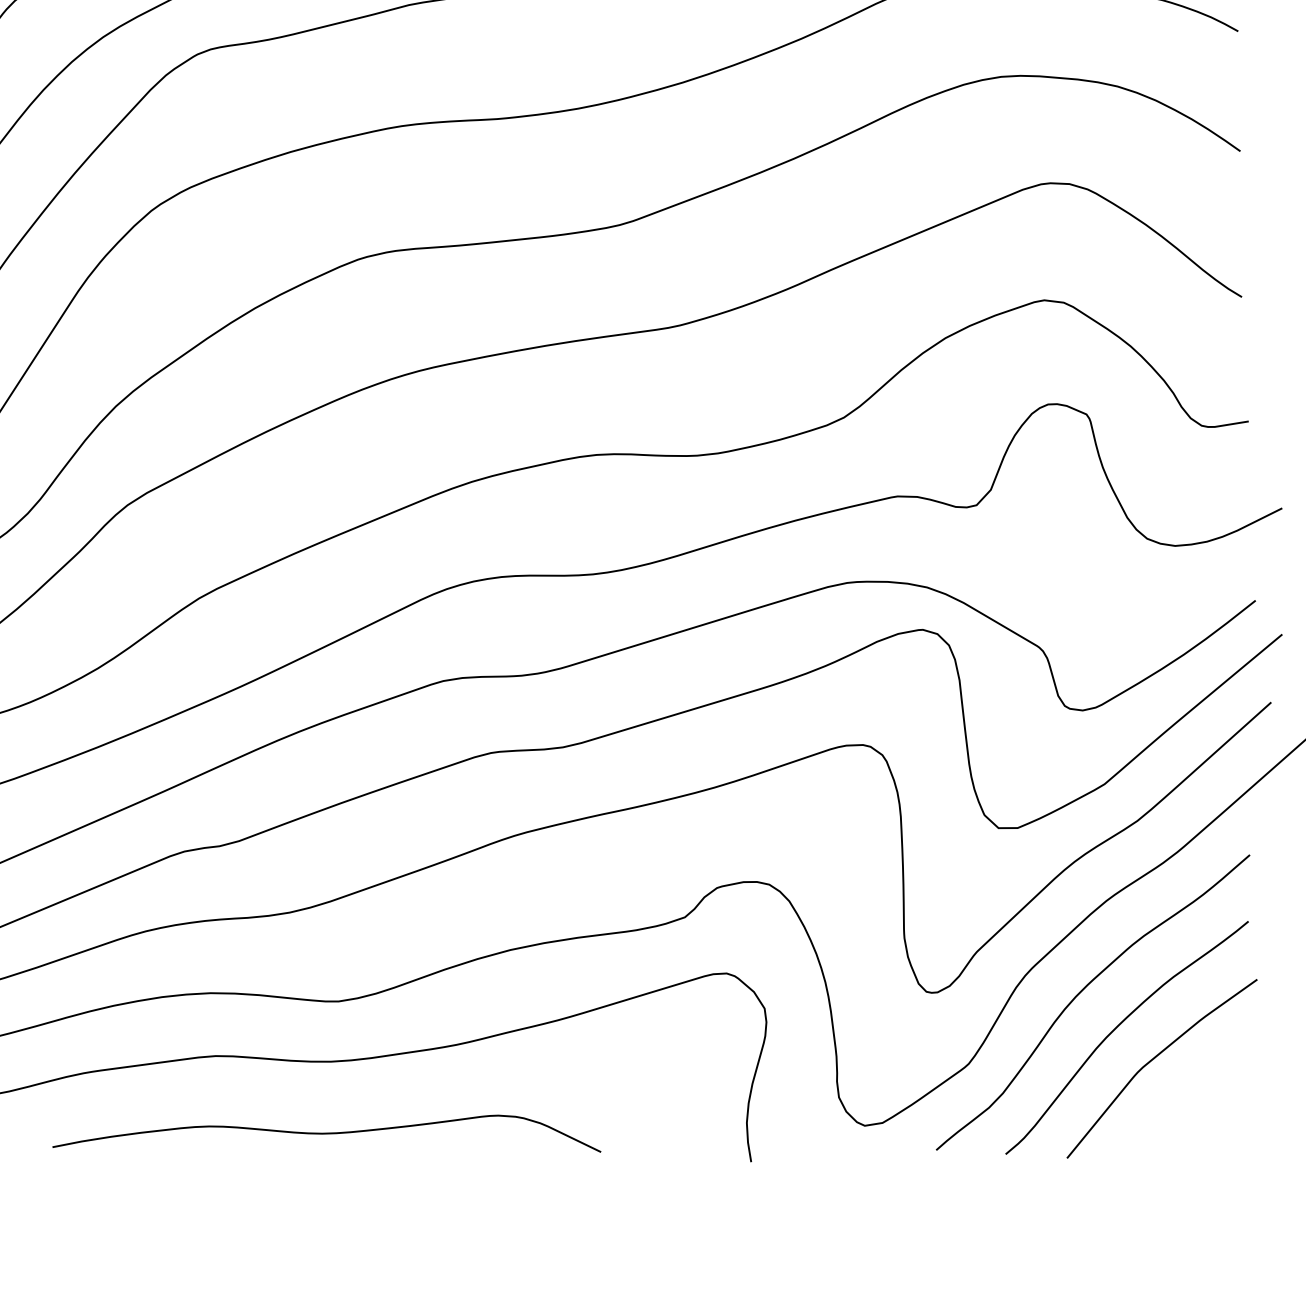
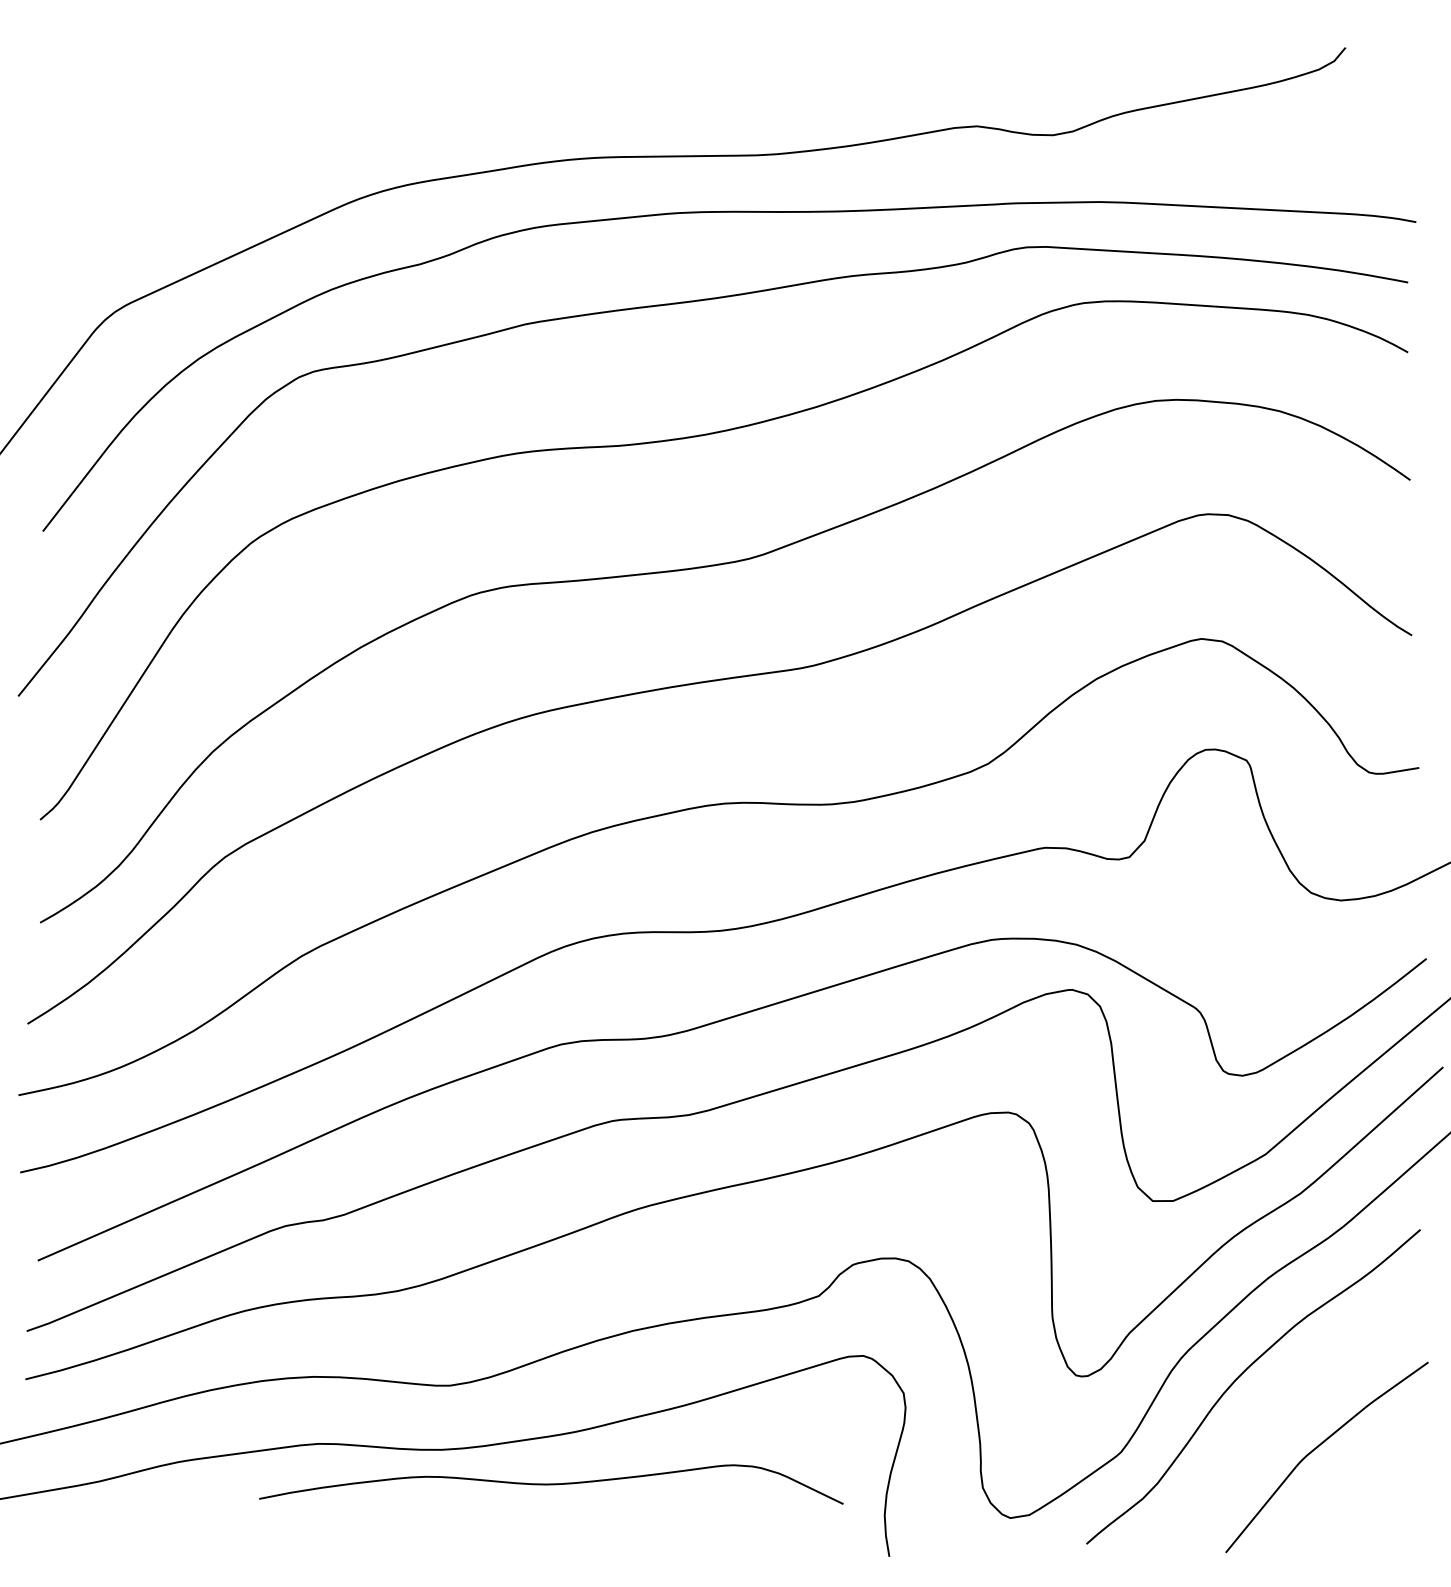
curve: (1117, 1027) -> (1279, 1413), removed
curve: (326, 1133) -> (551, 1484), moved

